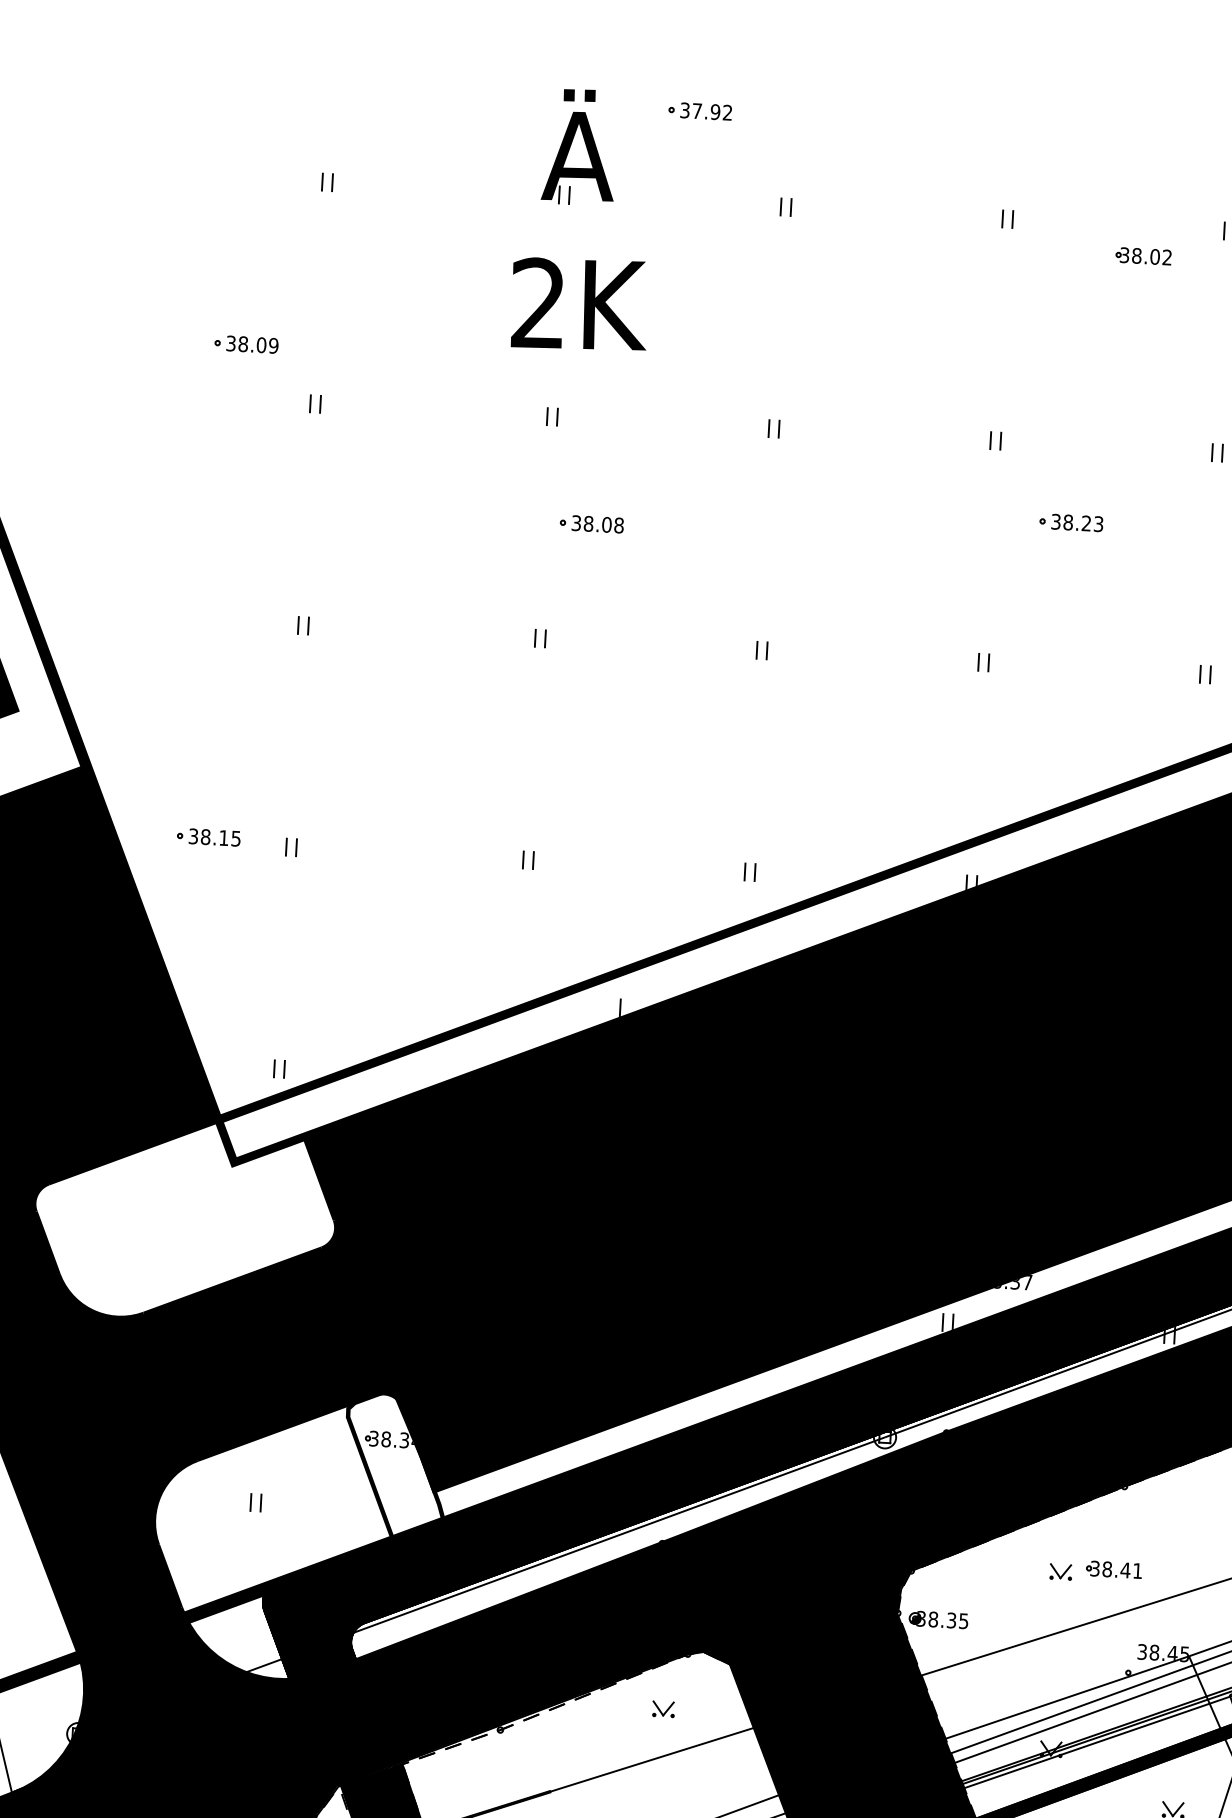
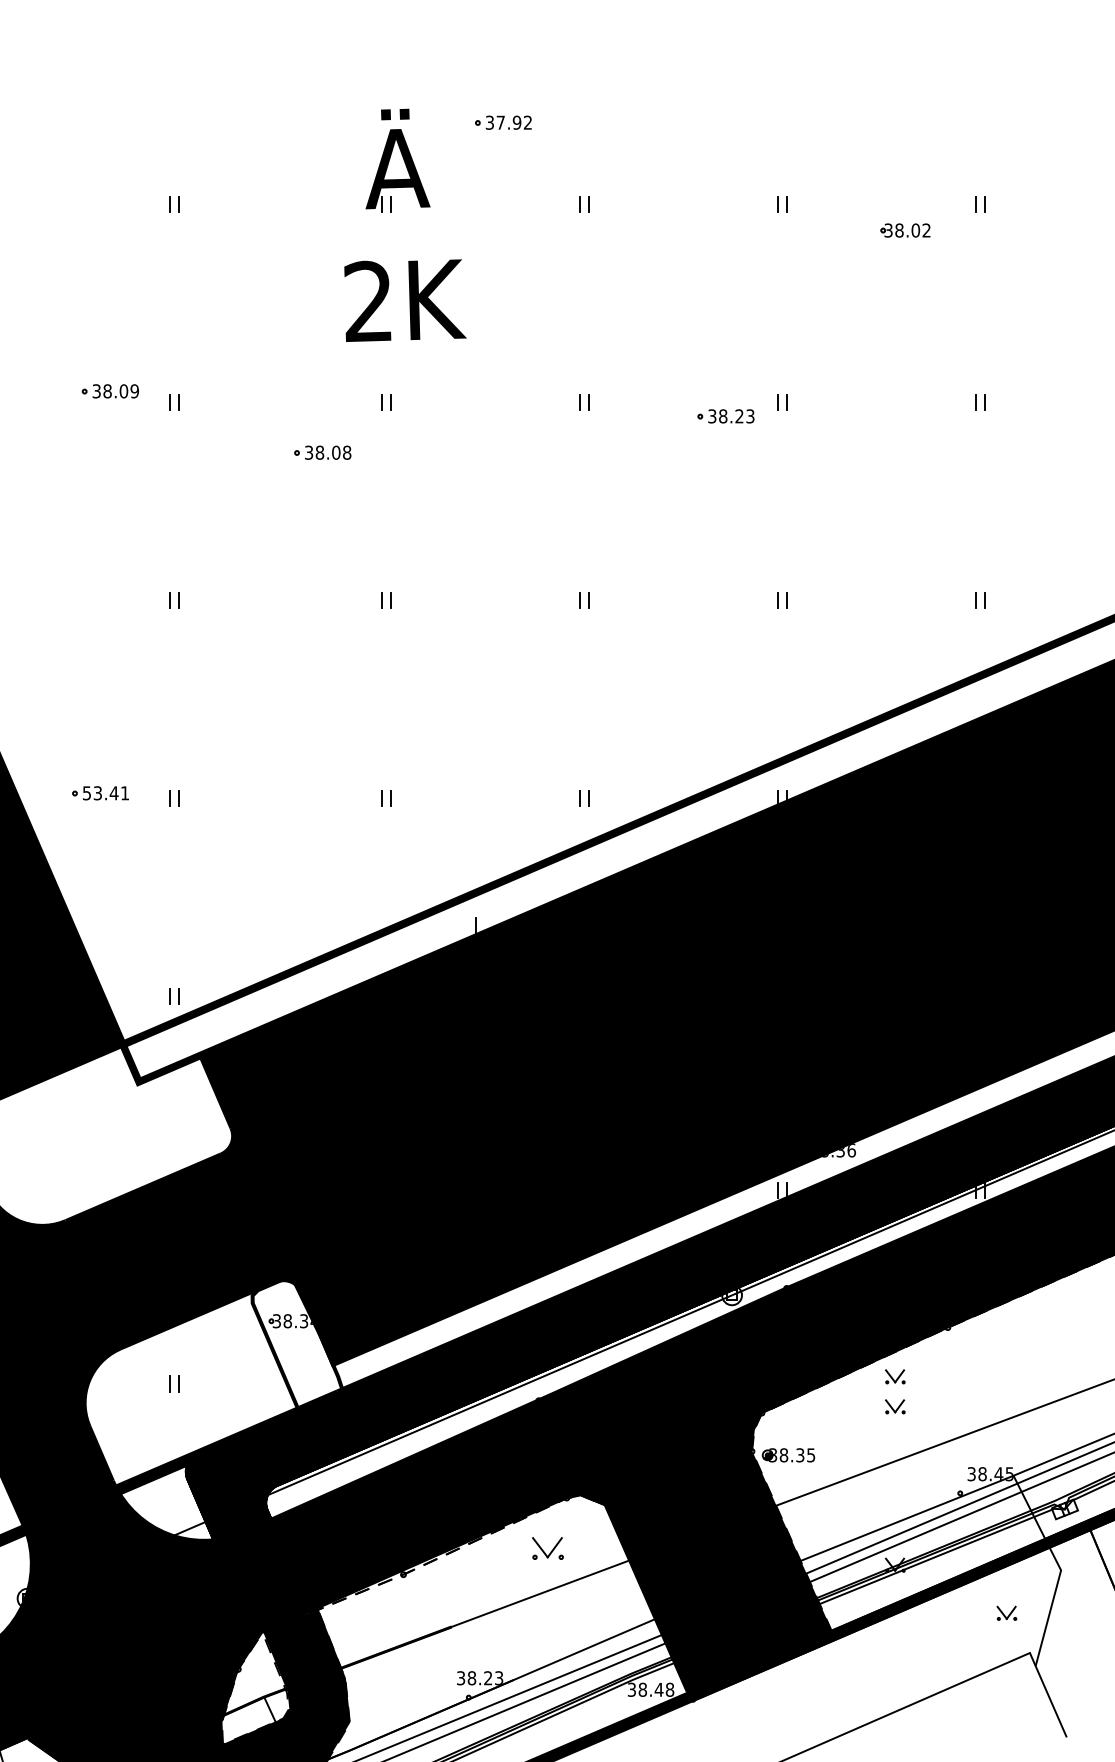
part: (245, 344) -> (109, 391), moved
part: (1070, 522) -> (725, 416), moved
part: (591, 523) -> (322, 452), moved
text: (214, 837) -> (105, 793), 38.15 -> 53.41
text: (1027, 1282) -> (851, 1150), 38.37 -> 38.36
part: (1062, 1538) -> (895, 1376), added
part: (1113, 1570) -> (942, 1402), removed
part: (663, 1708) -> (547, 1547), size x1.6

